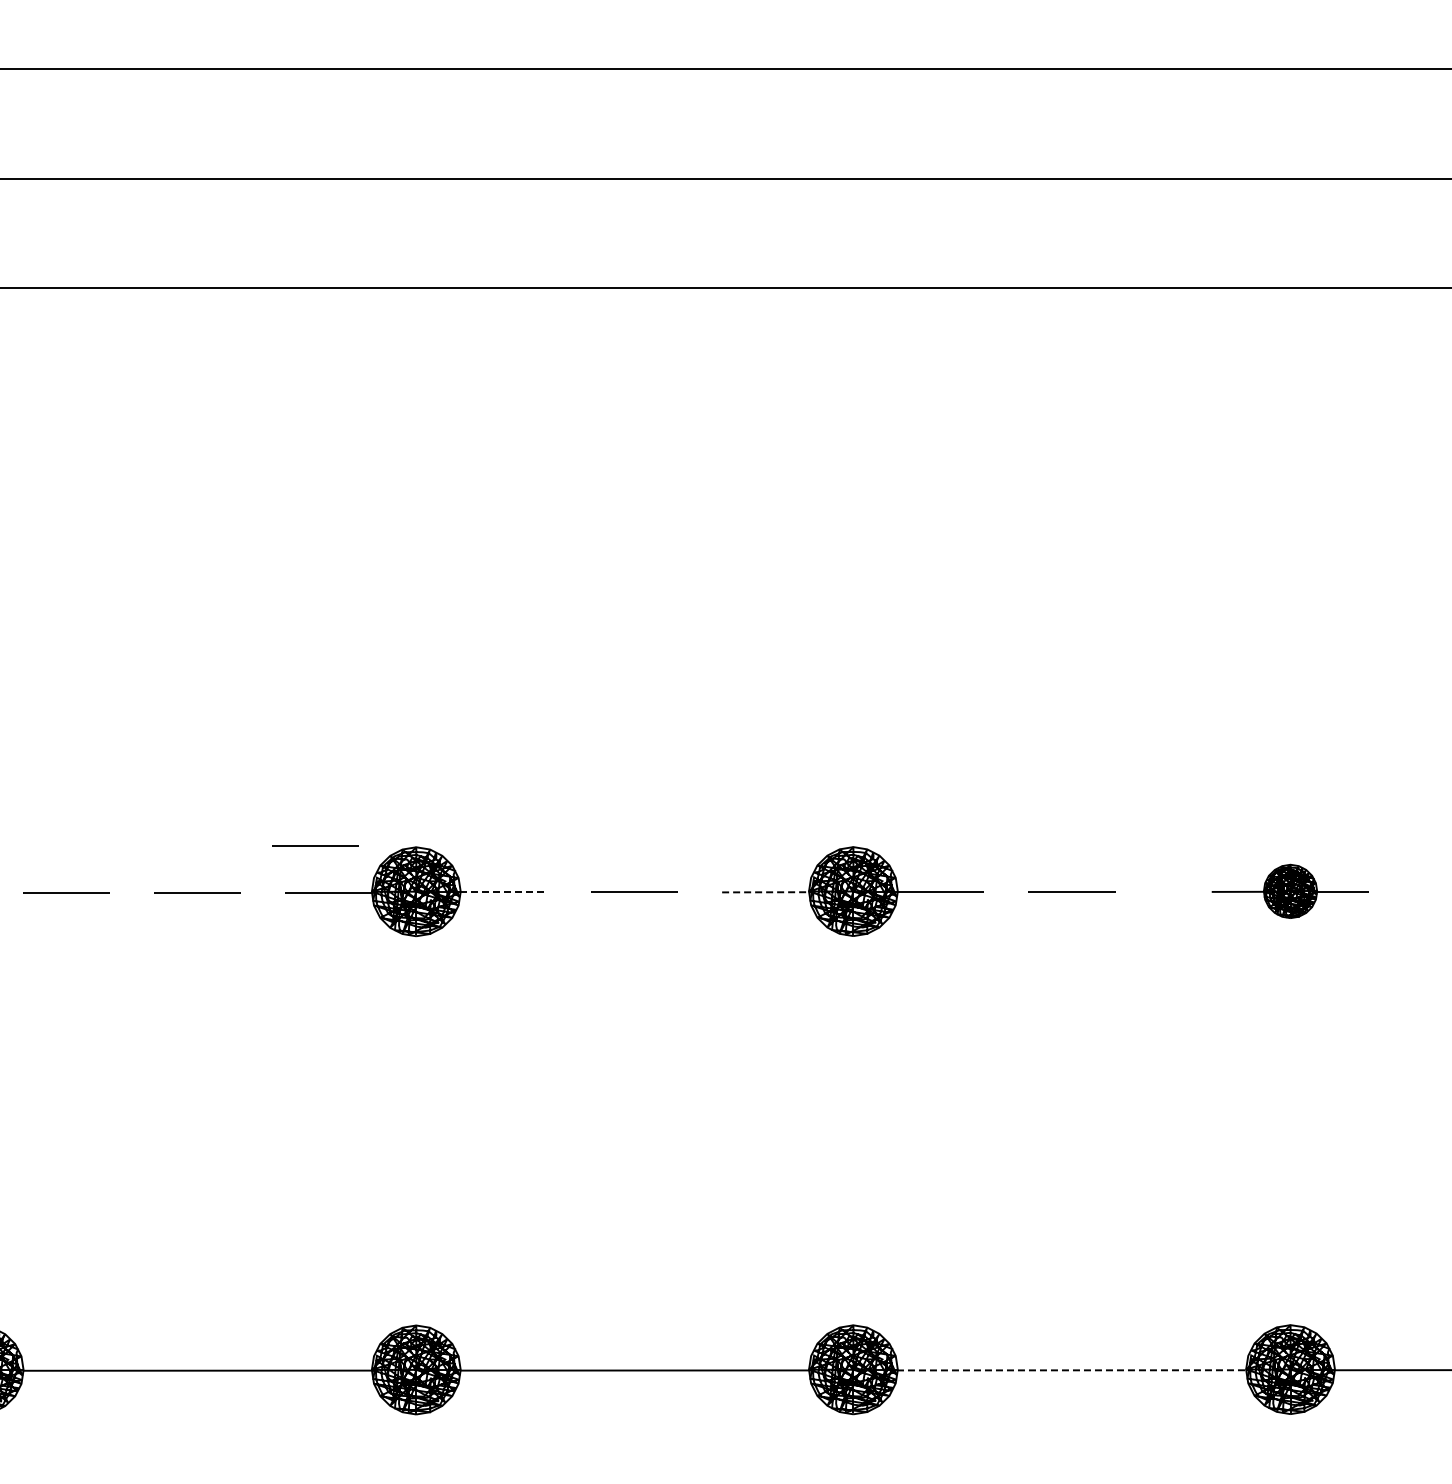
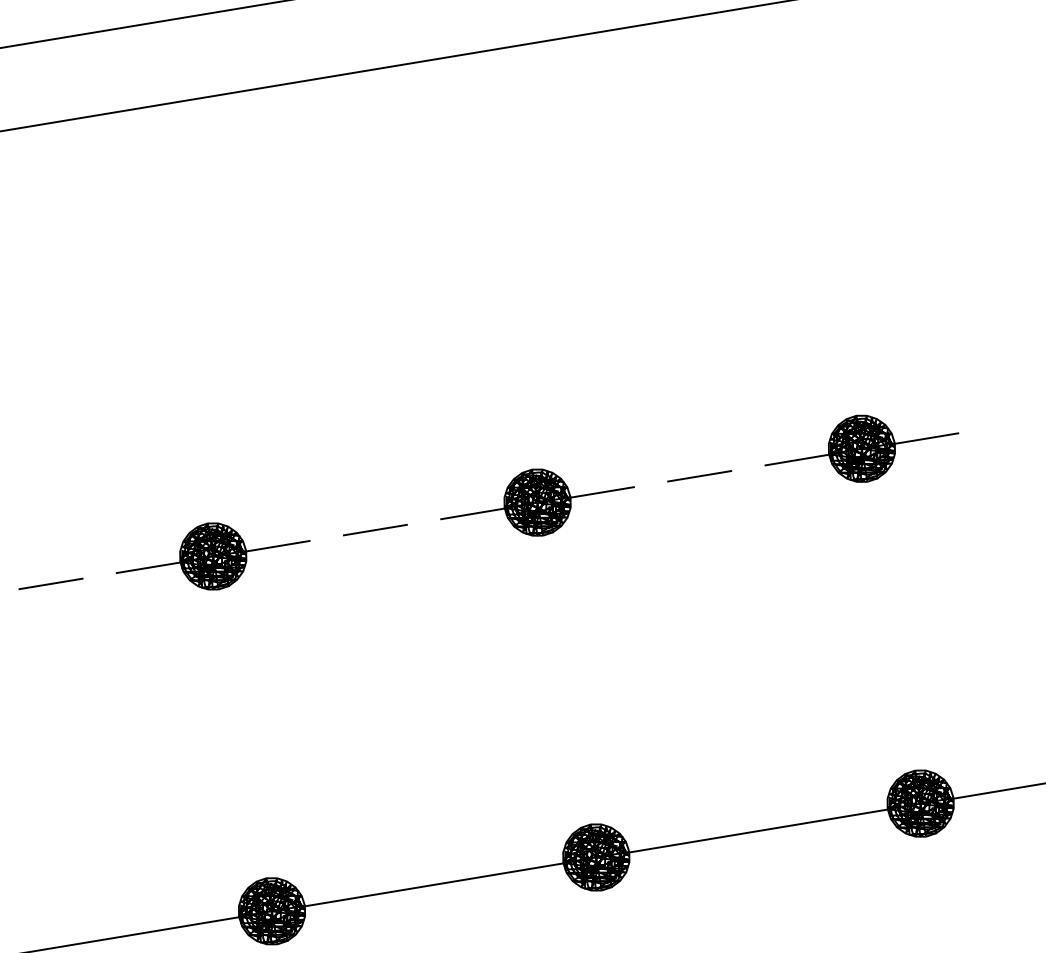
line: (315, 845) -> (132, 534), removed
part: (1290, 891) -> (861, 448), size x1.67
line: (503, 892) -> (278, 546), dashed -> solid
line: (765, 892) -> (472, 514), dashed -> solid
line: (1071, 1370) -> (758, 831), dashed -> solid

